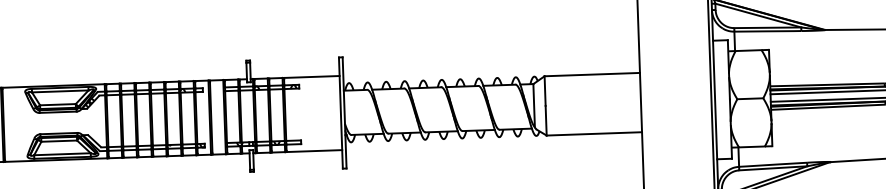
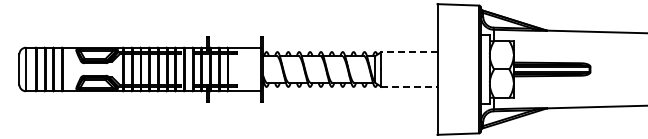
line: (592, 75) -> (409, 52), solid -> dashed
line: (596, 133) -> (410, 86), solid -> dashed

